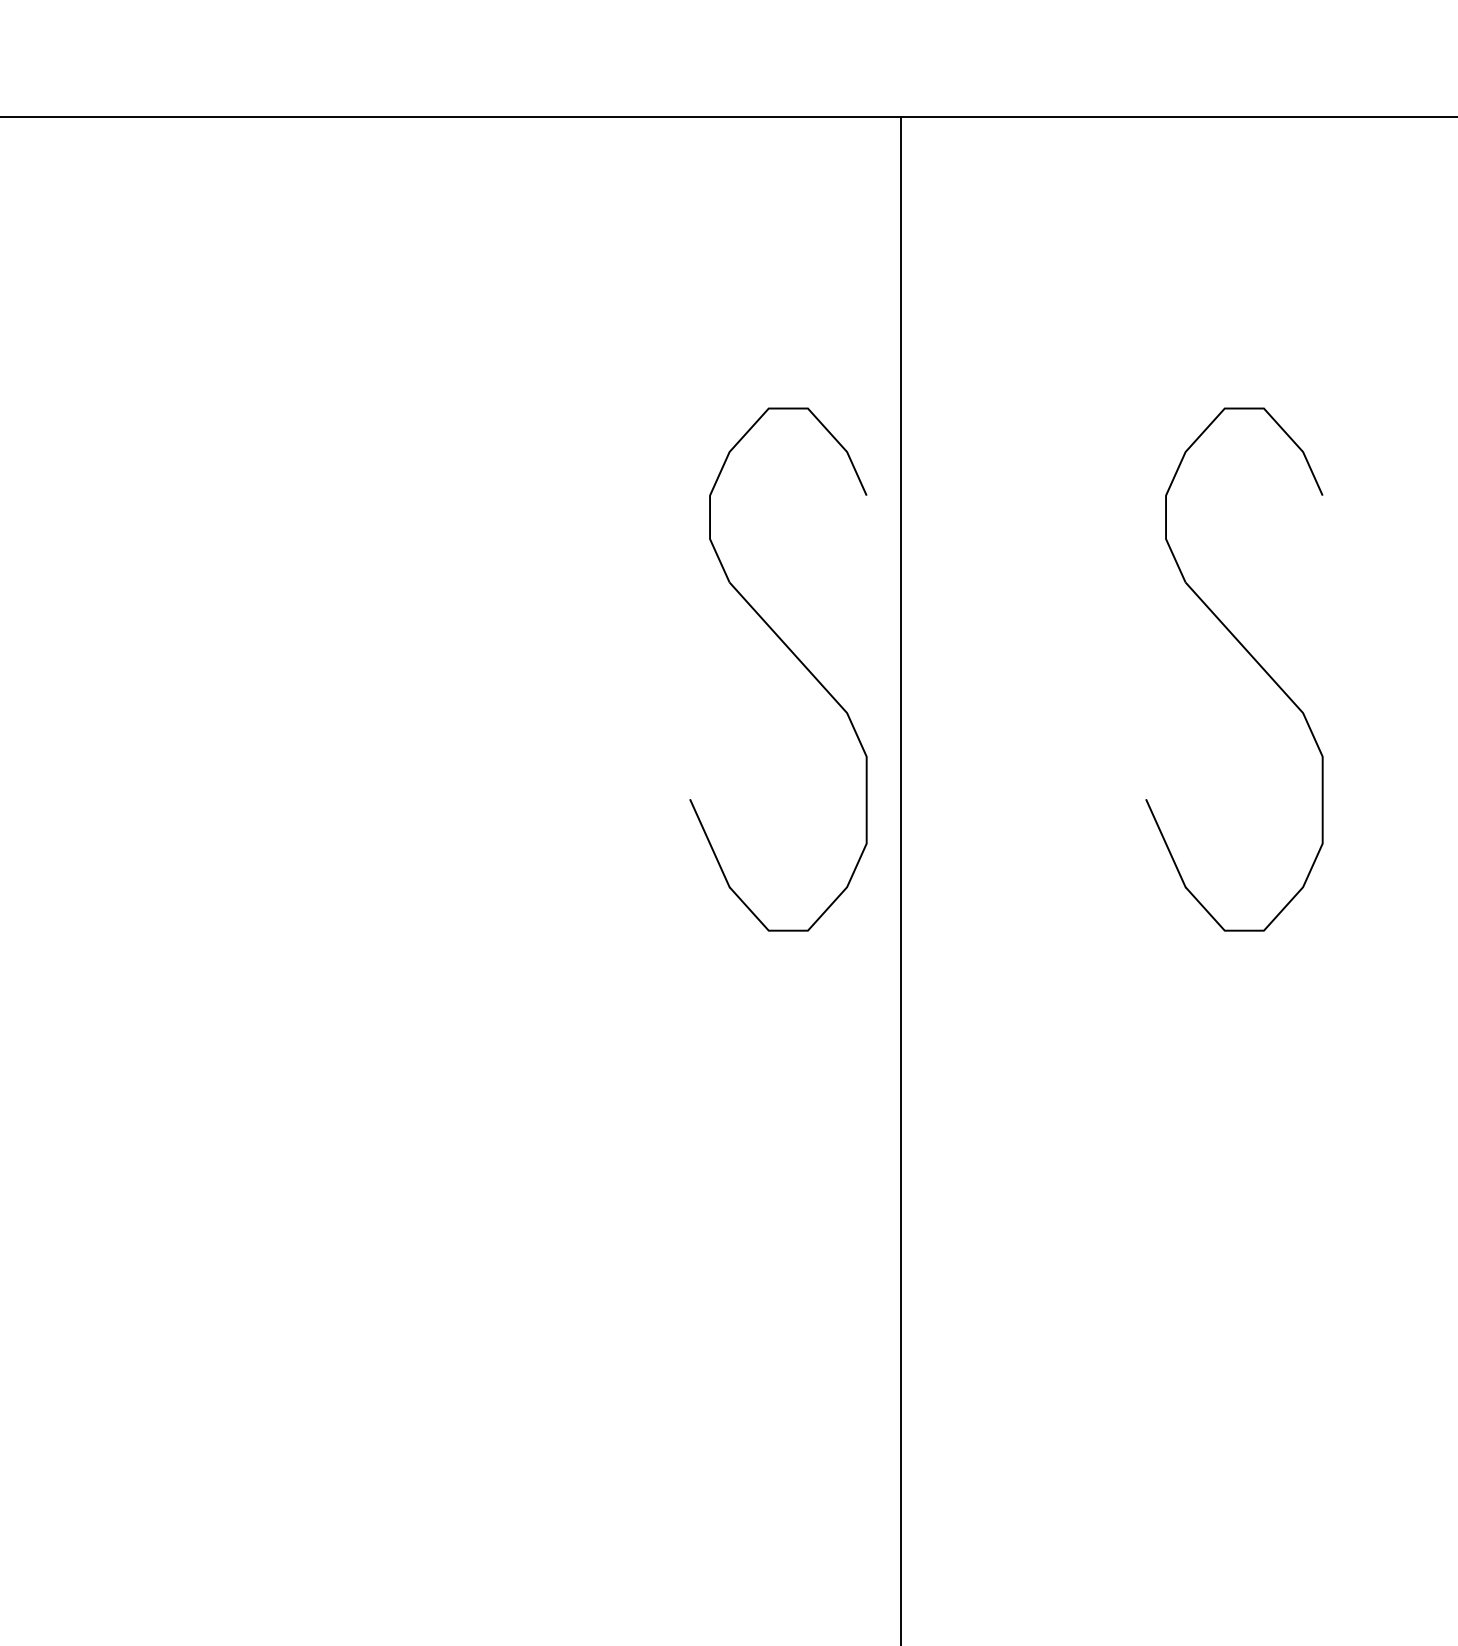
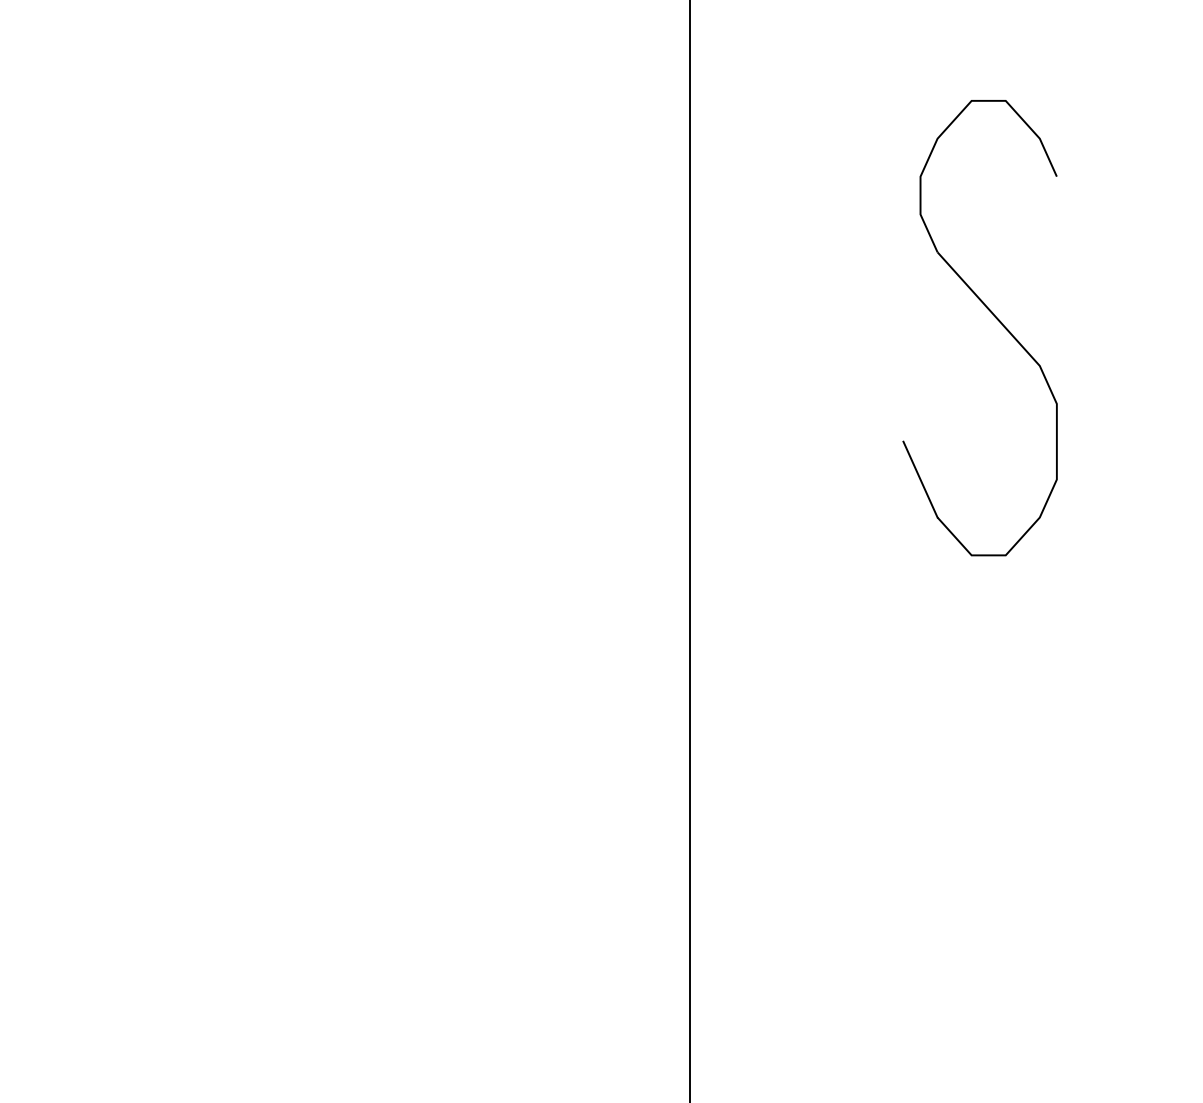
part: (794, 656) -> (597, 316), removed

